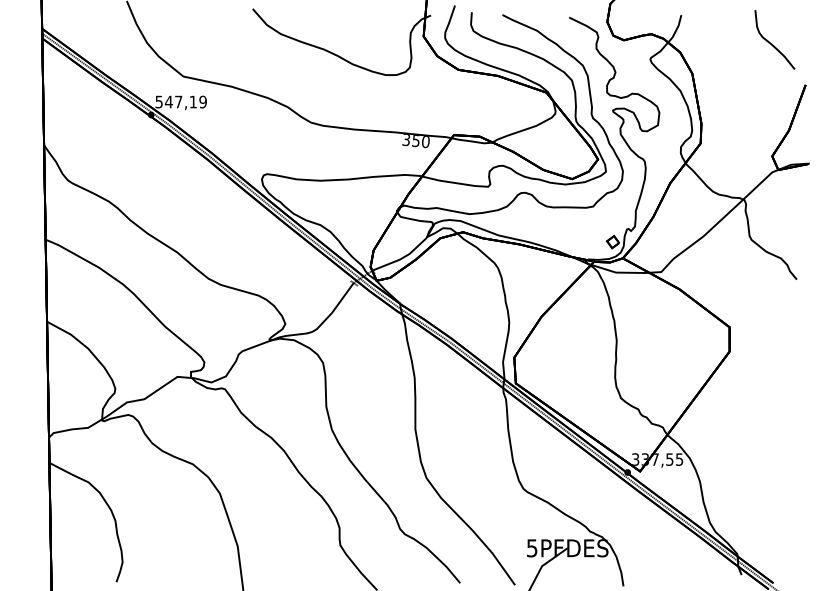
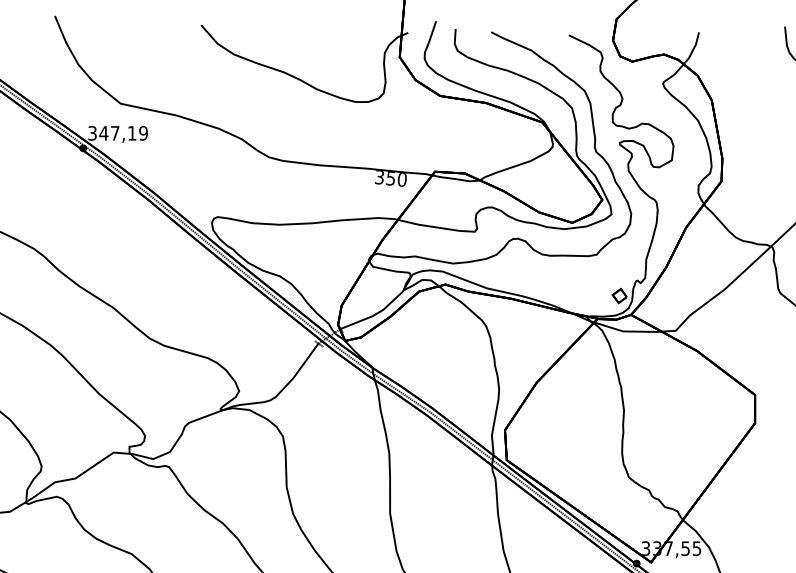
text: (158, 101) -> (91, 132), 547,19 -> 347,19

